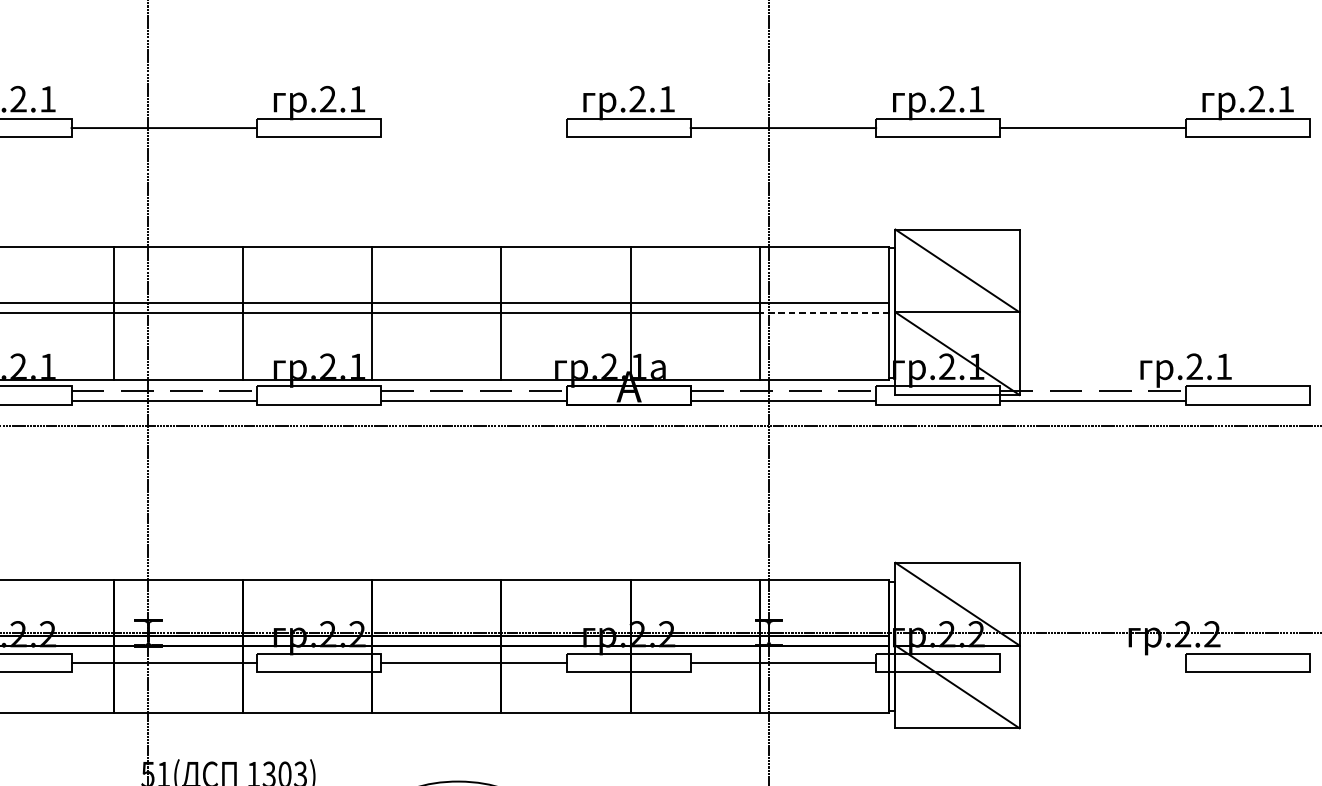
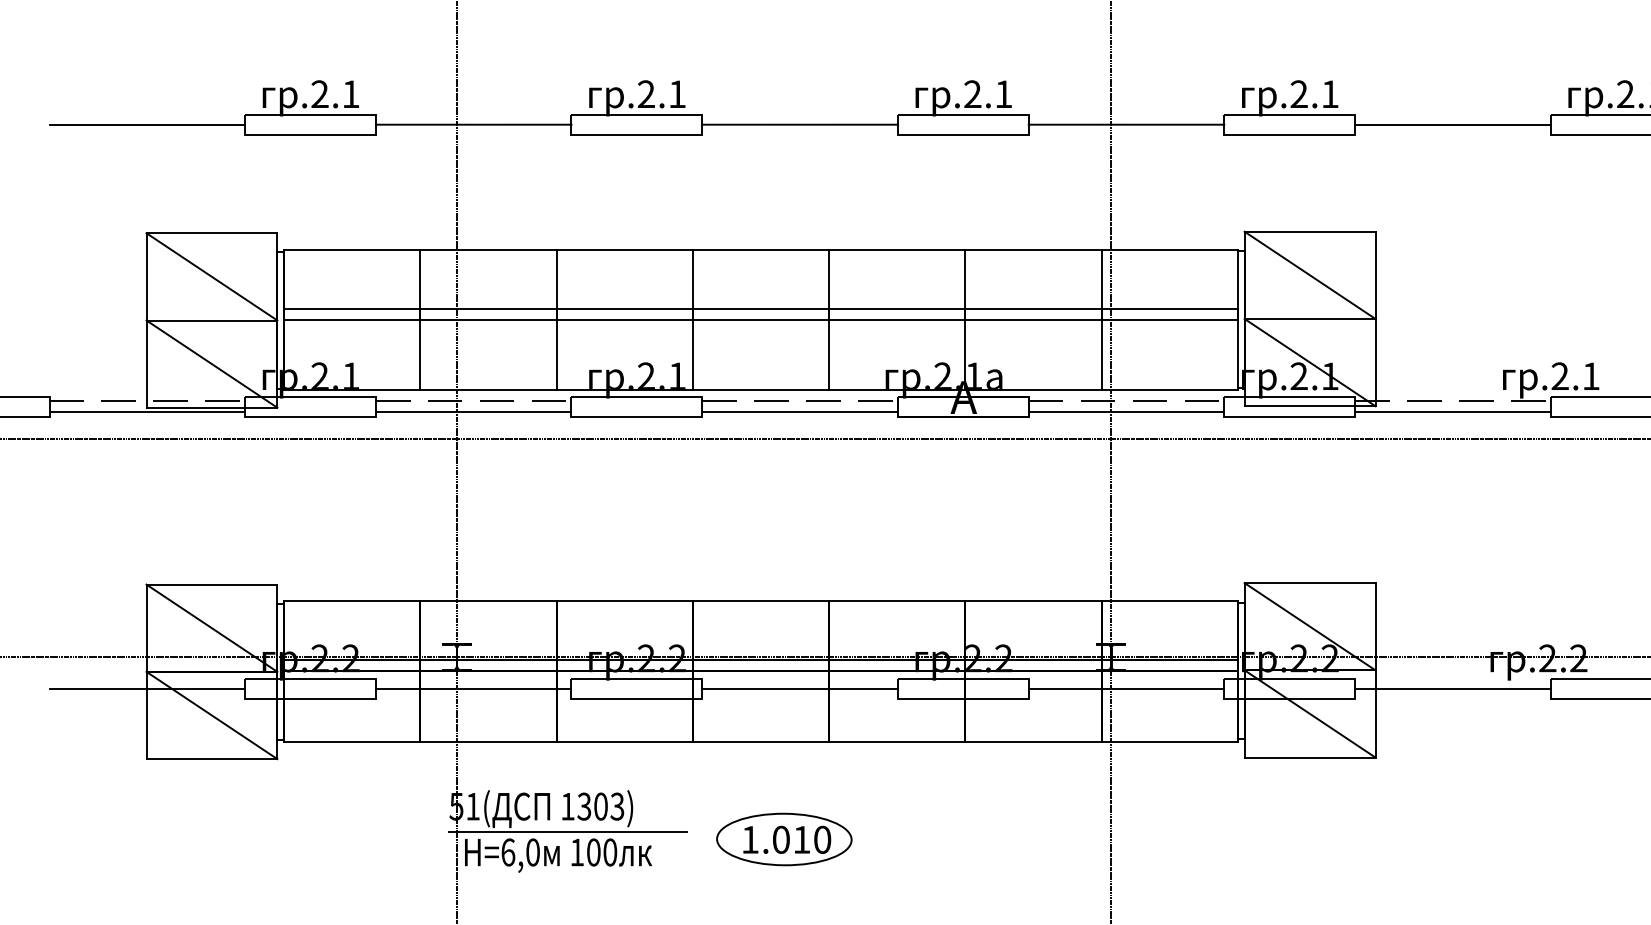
line: (473, 127) -> (799, 124), added
line: (824, 313) -> (1169, 320), dashed -> solid
line: (1092, 662) -> (1452, 688), added

